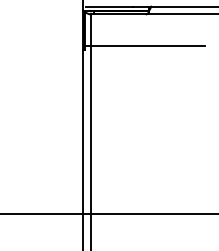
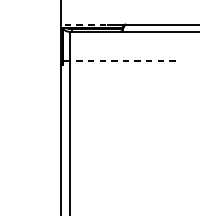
line: (110, 6) -> (87, 24), solid -> dashed
line: (148, 45) -> (122, 60), solid -> dashed

